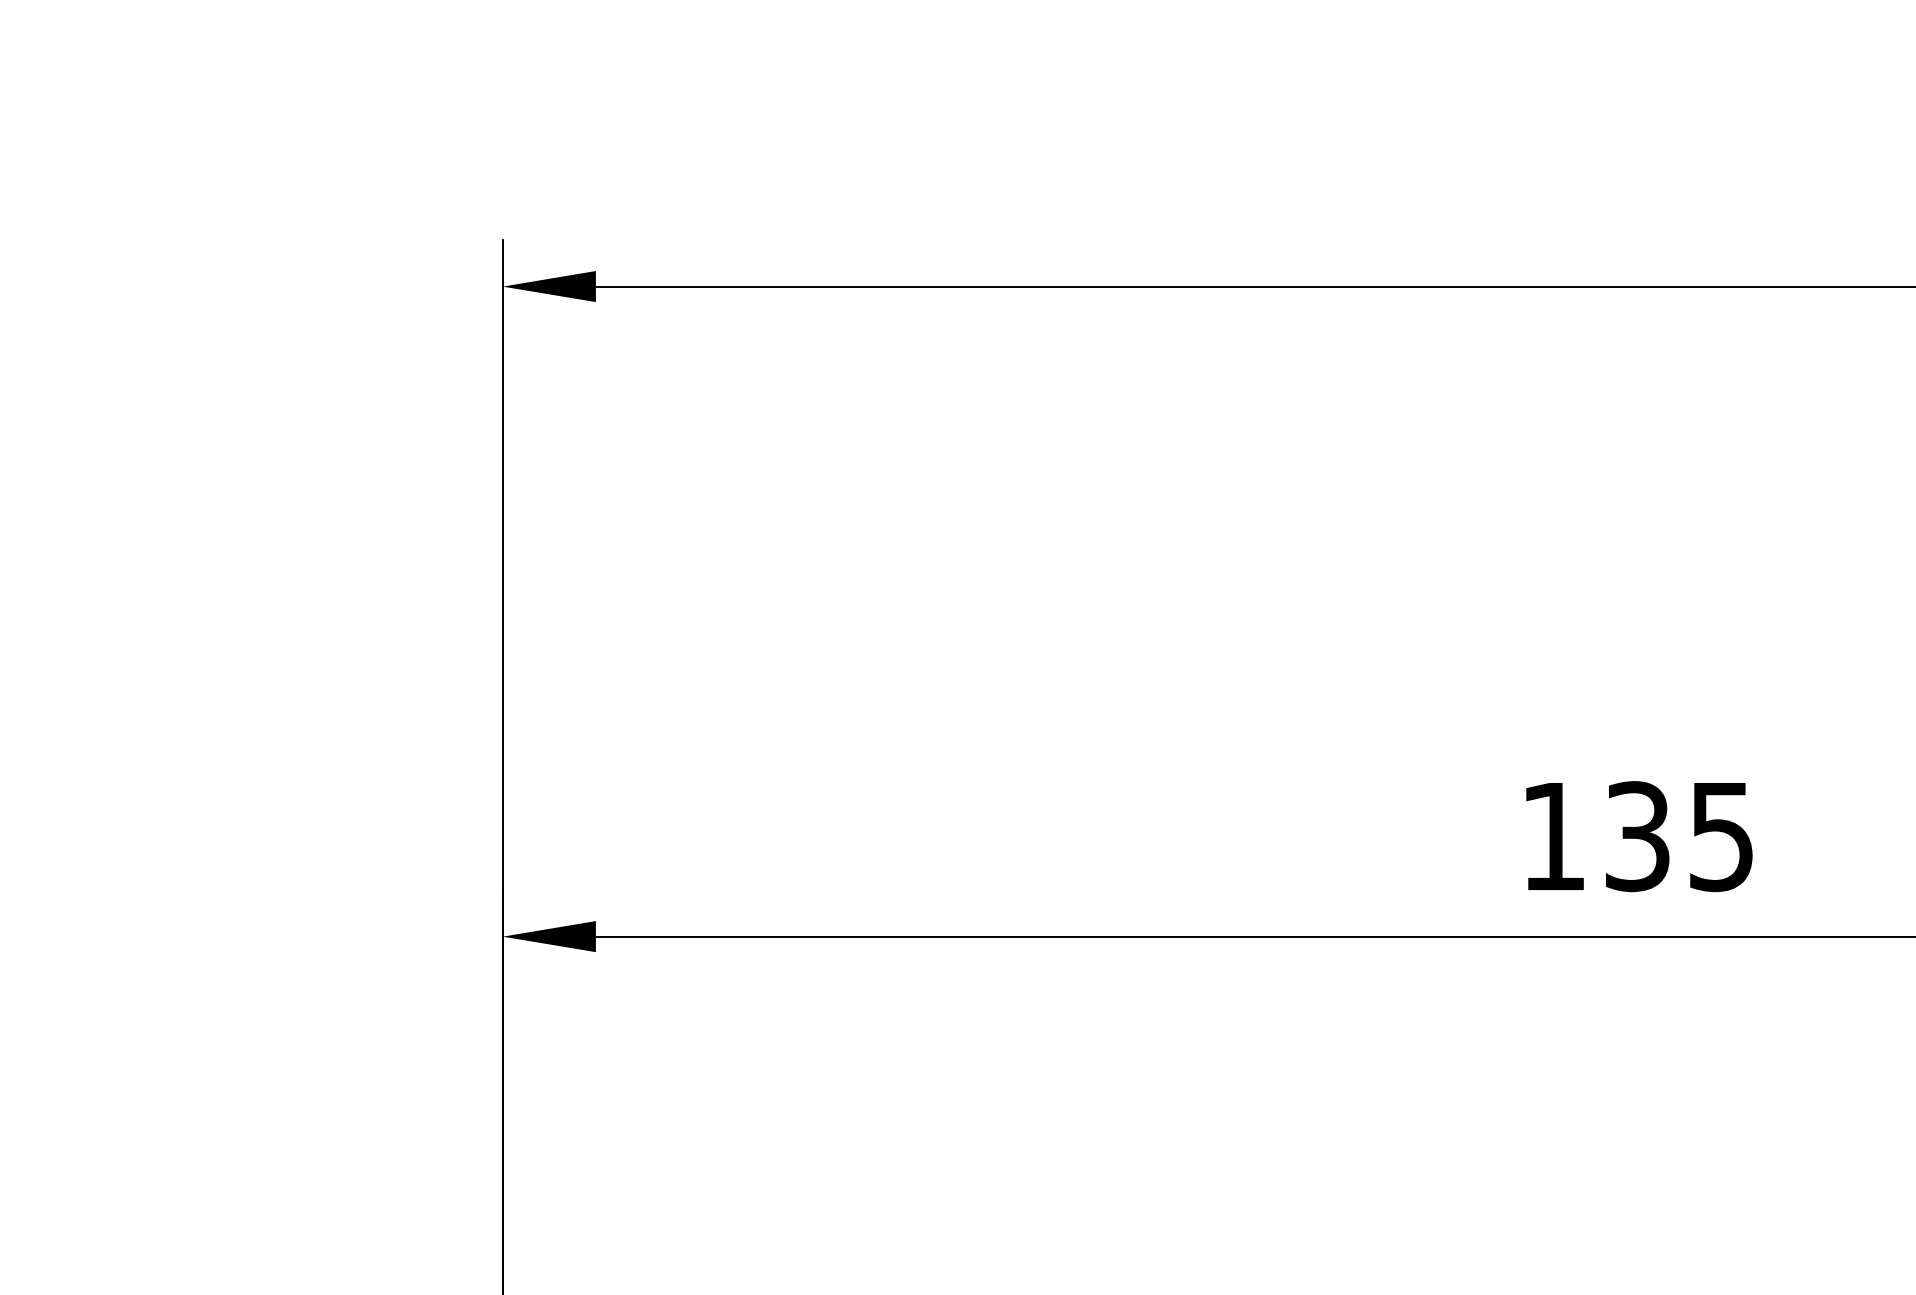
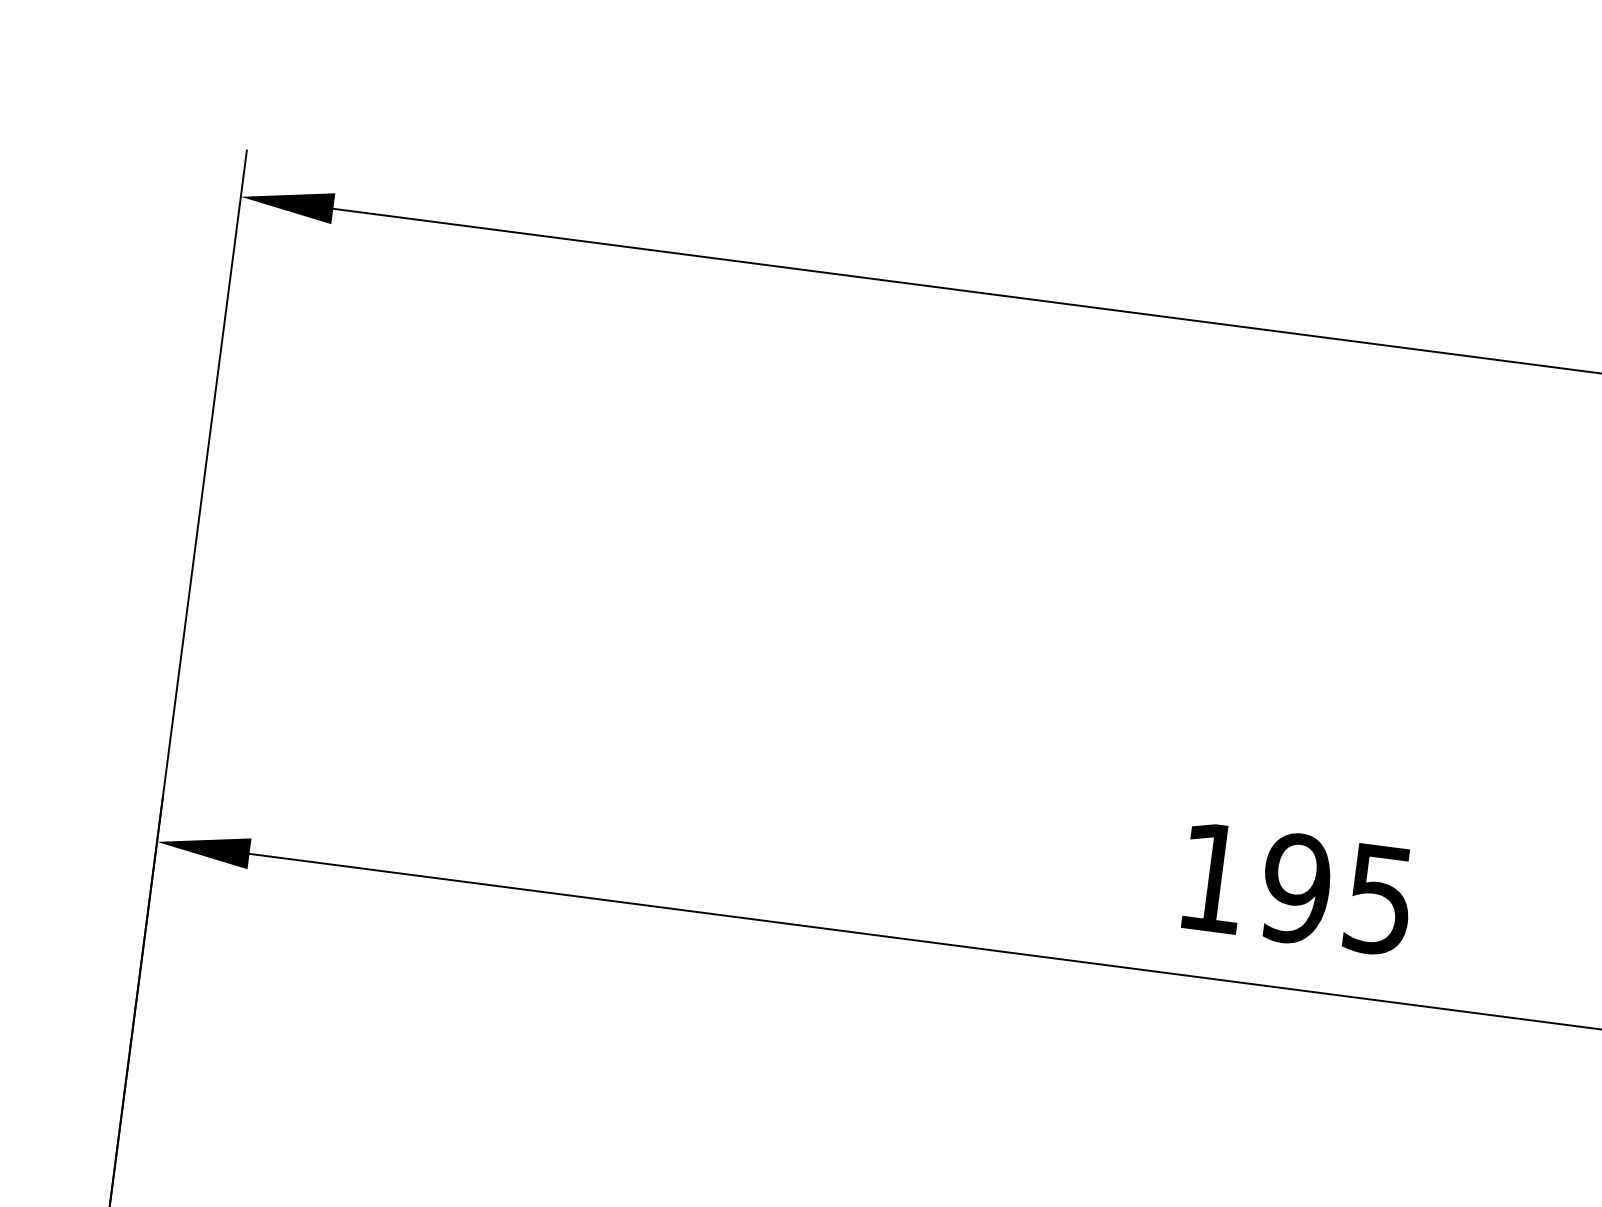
text: (1637, 836) -> (1296, 888), 135 -> 195

